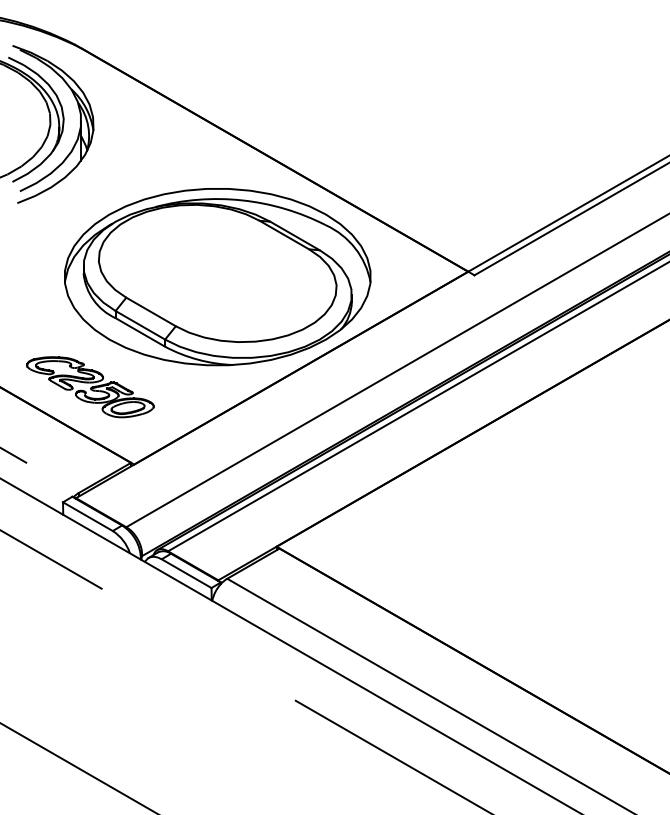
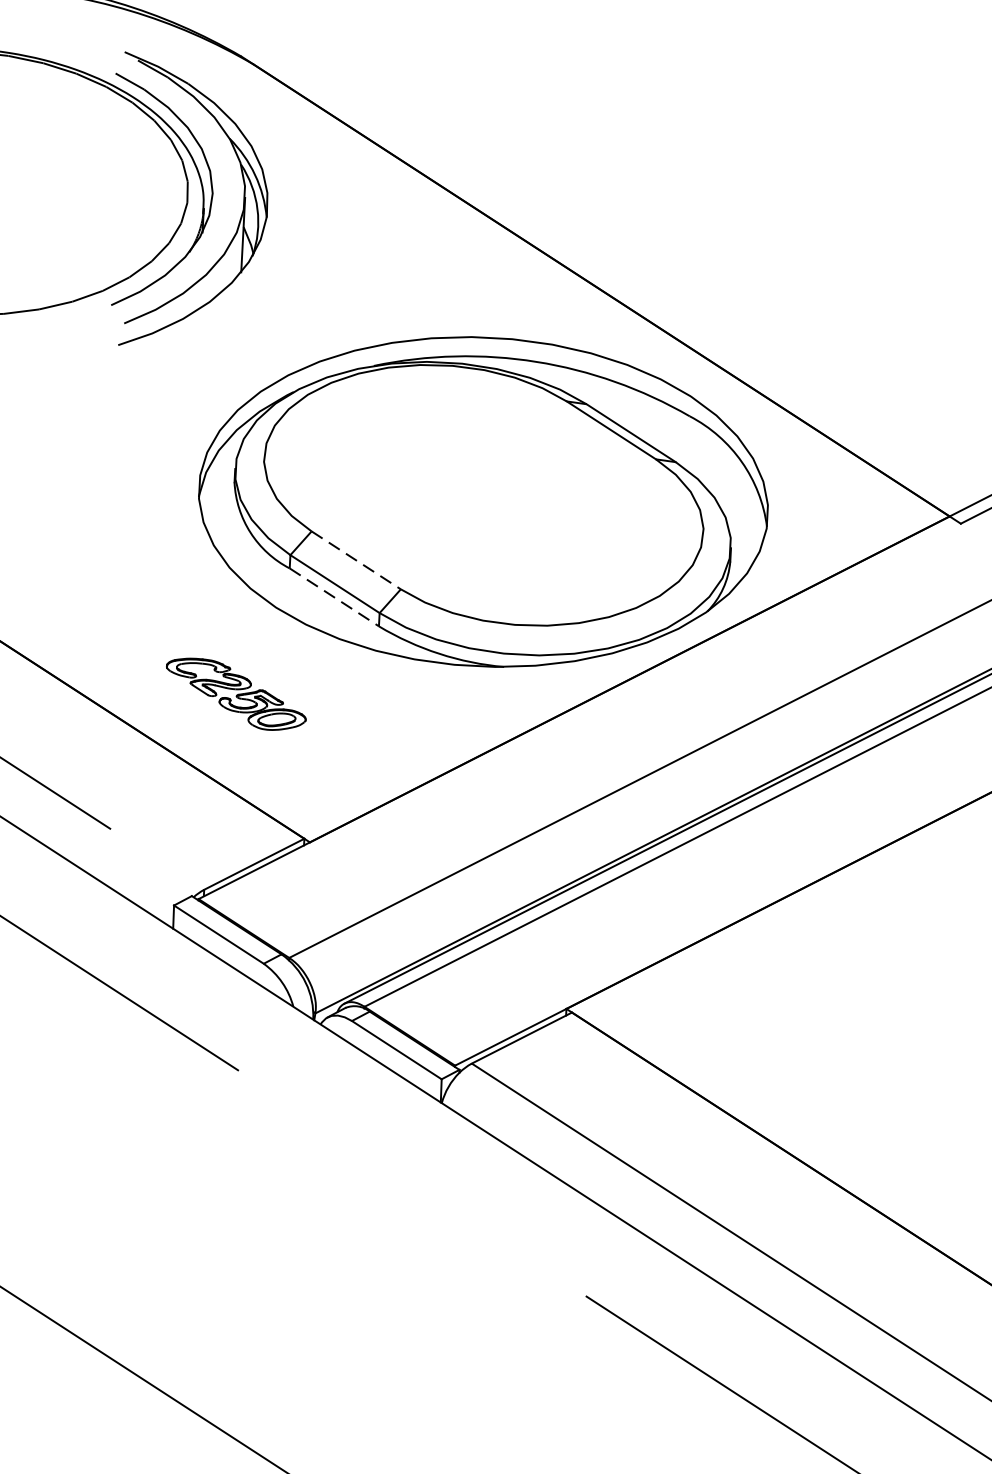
line: (151, 311) -> (357, 559), solid -> dashed
line: (140, 332) -> (334, 597), solid -> dashed
part: (90, 387) -> (236, 694), size x0.6

